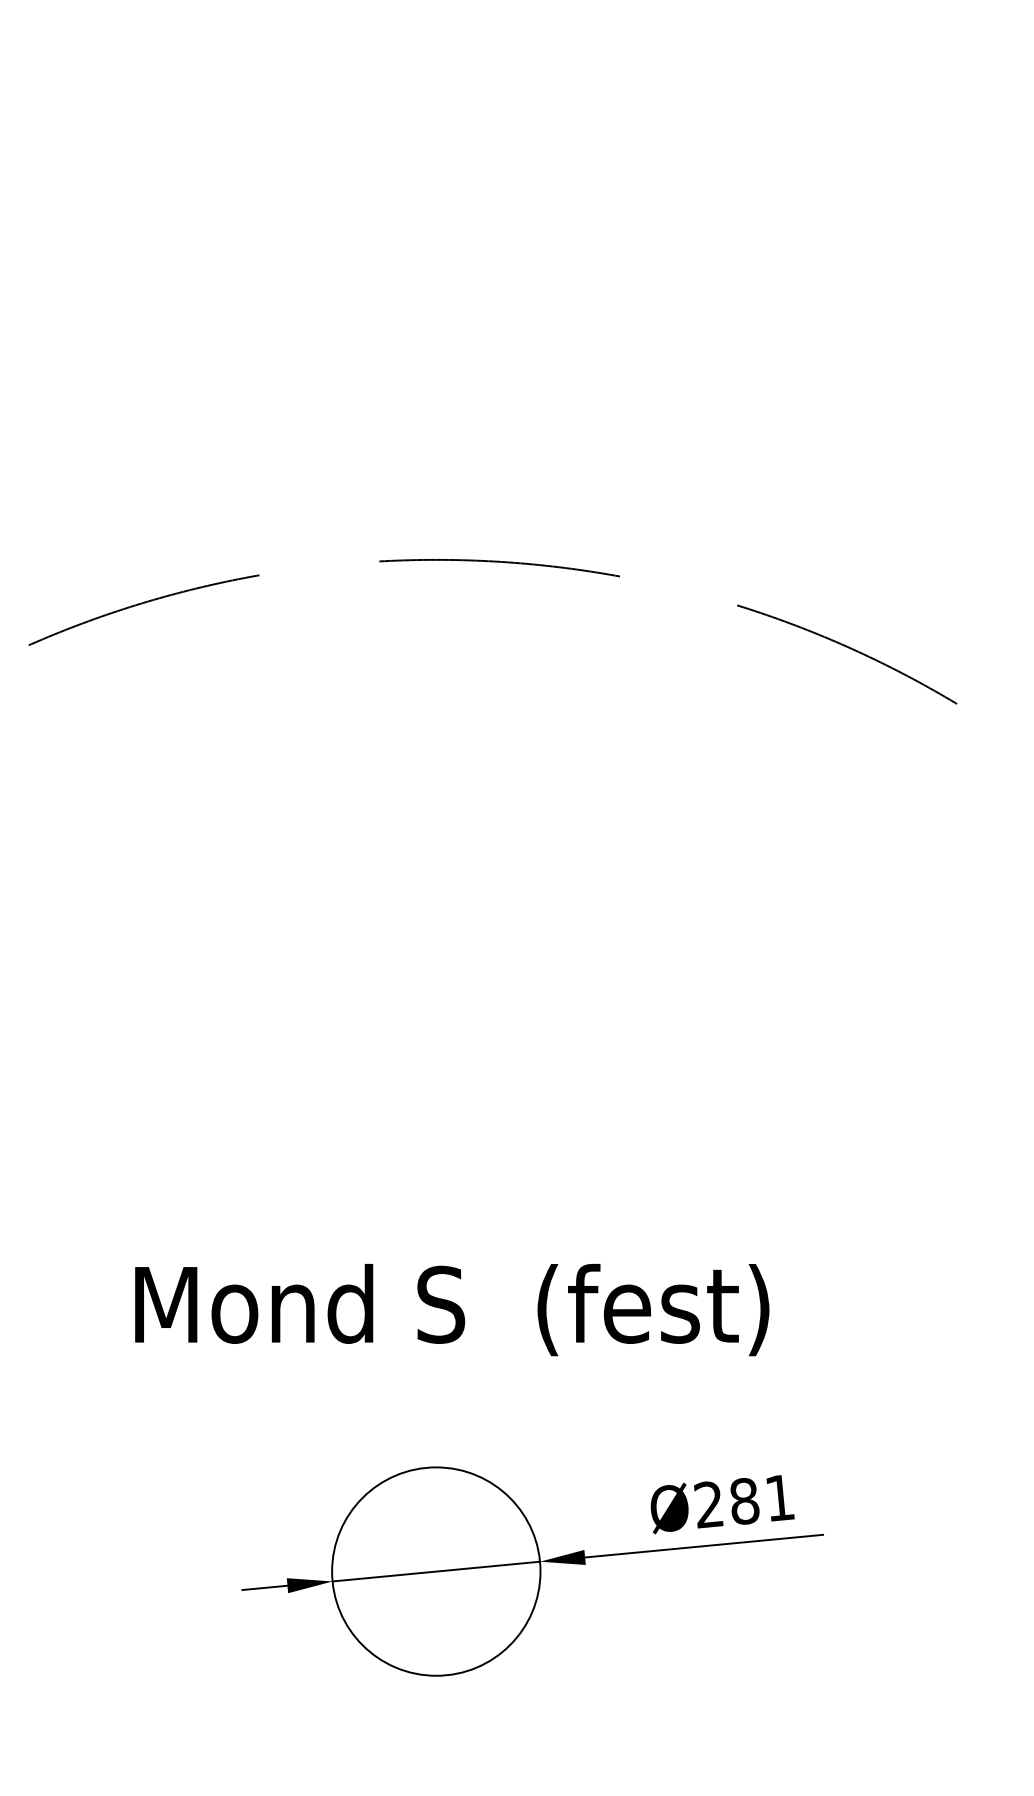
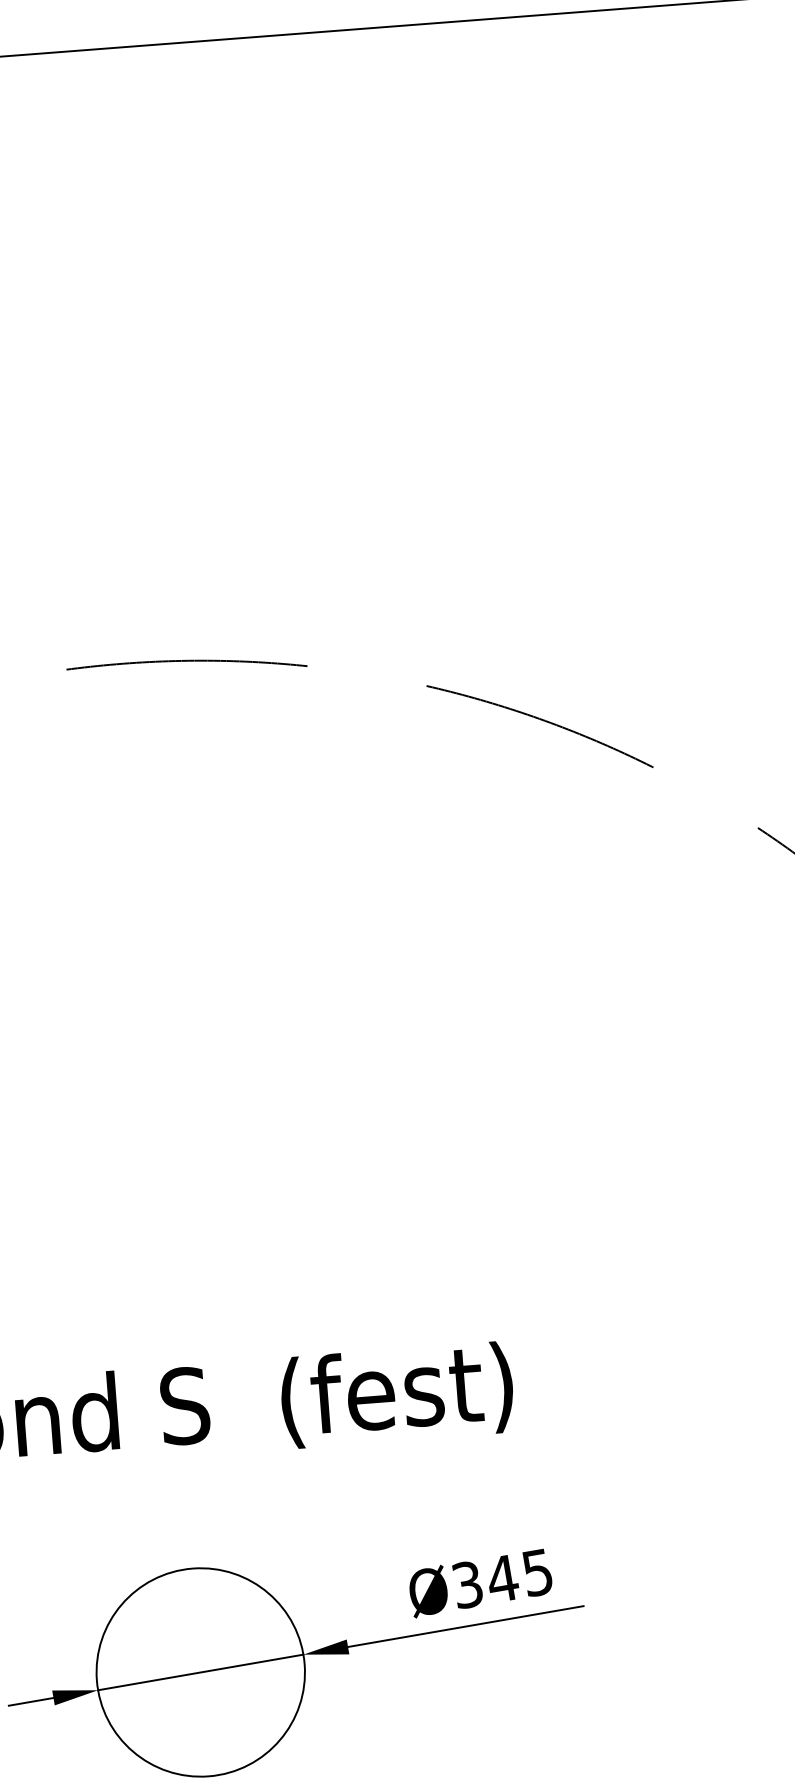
text: (744, 1501) -> (502, 1578), Ø281 -> Ø345

